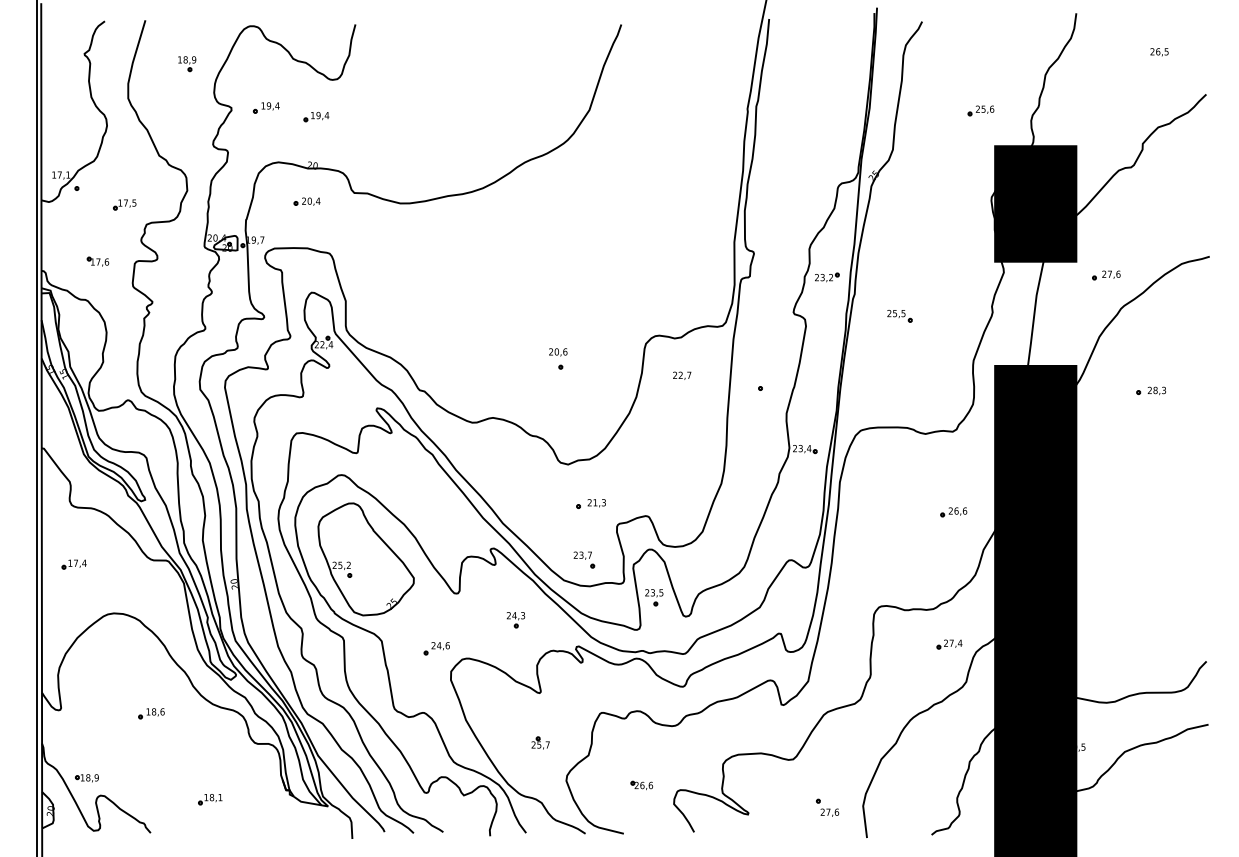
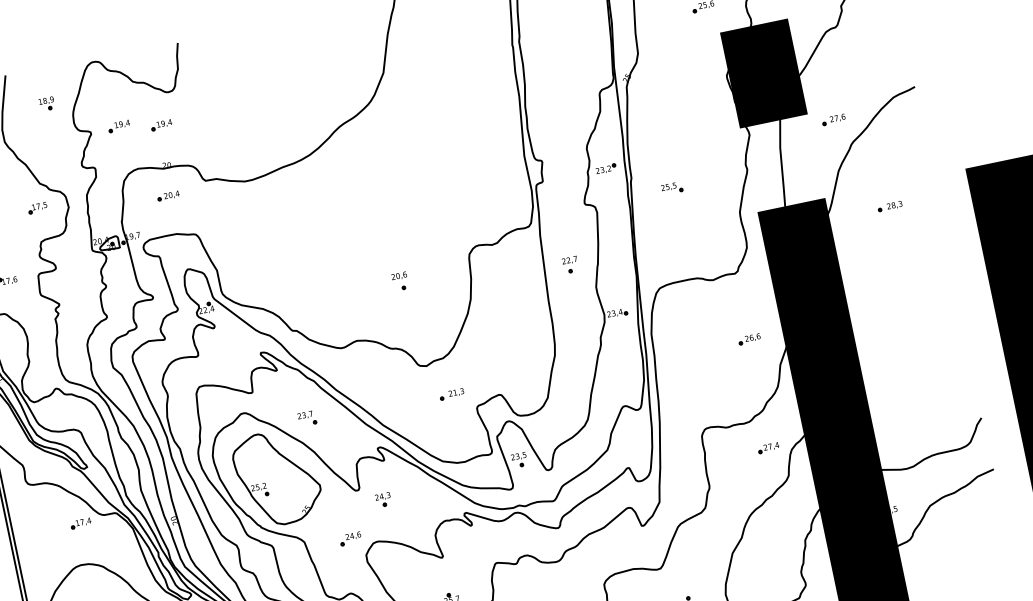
part: (124, 204) -> (37, 207), moved
text: (682, 375) -> (570, 260), moved
part: (584, 559) -> (307, 418), moved
part: (73, 564) -> (80, 523), moved
part: (515, 620) -> (383, 500), moved

